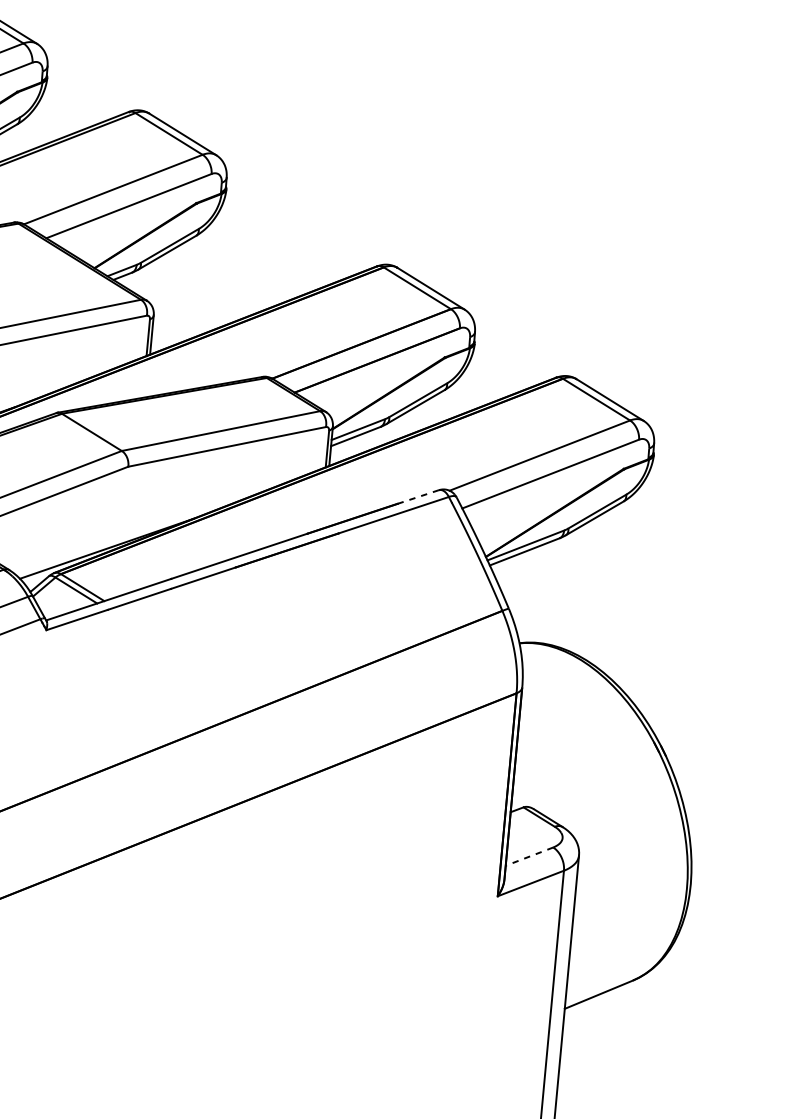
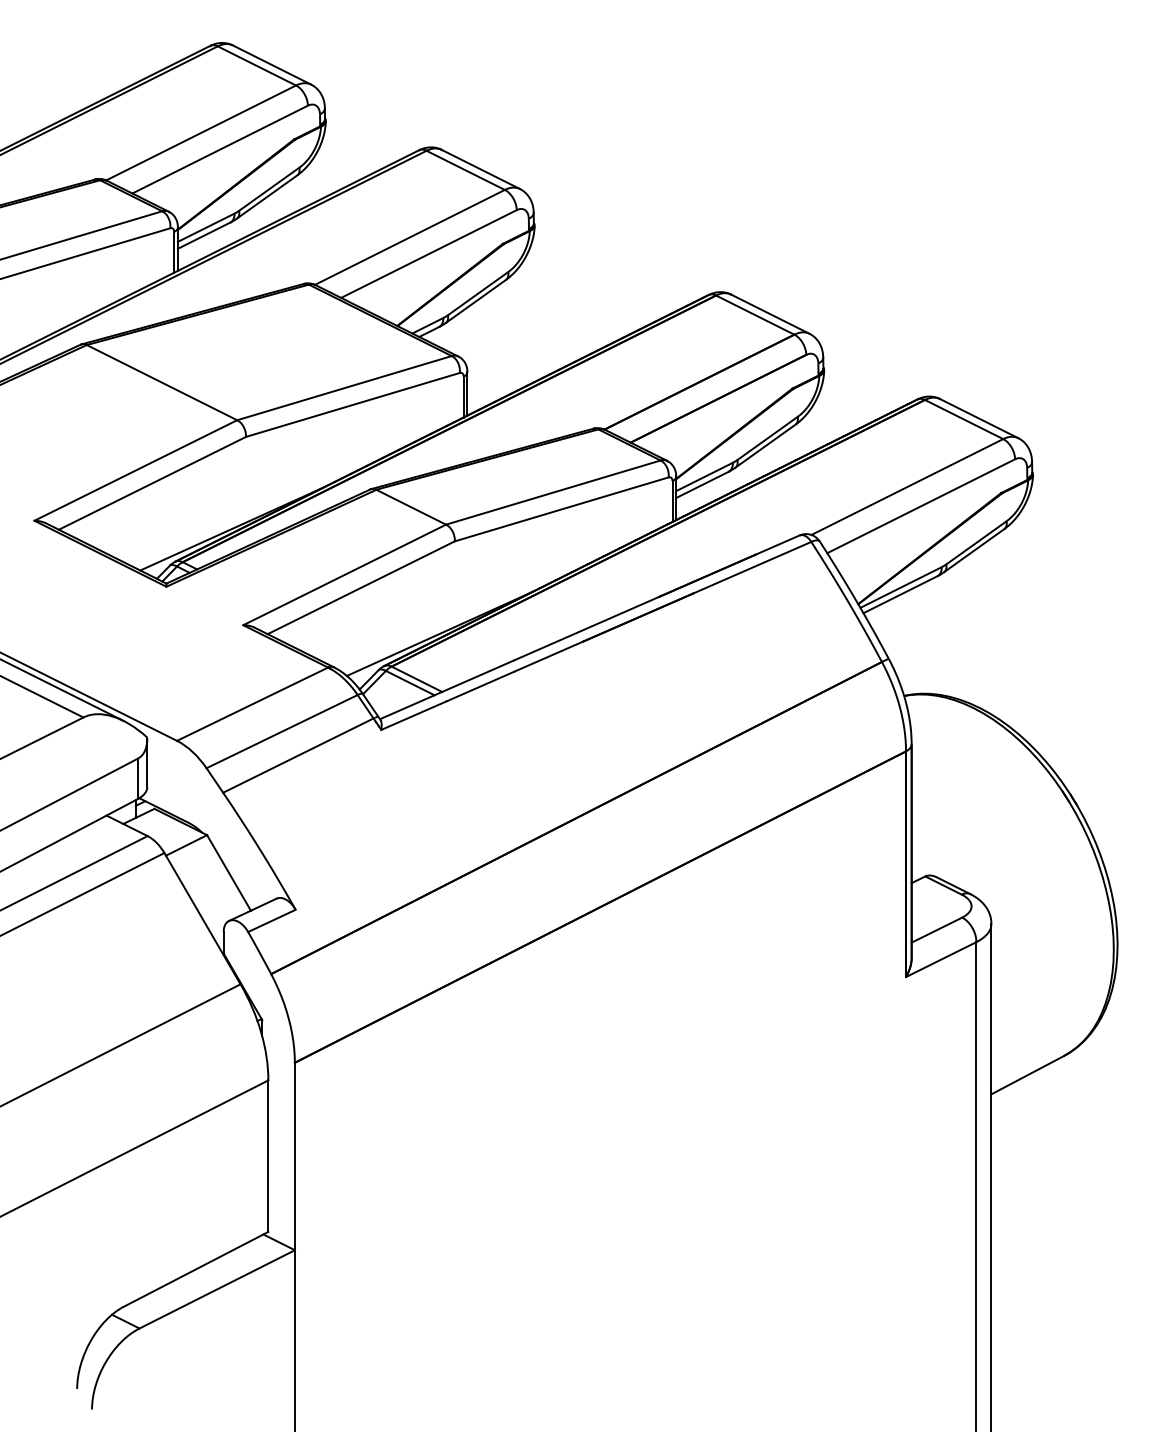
line: (418, 496) -> (777, 544), dashed -> solid
line: (529, 856) -> (936, 930), dashed -> solid

